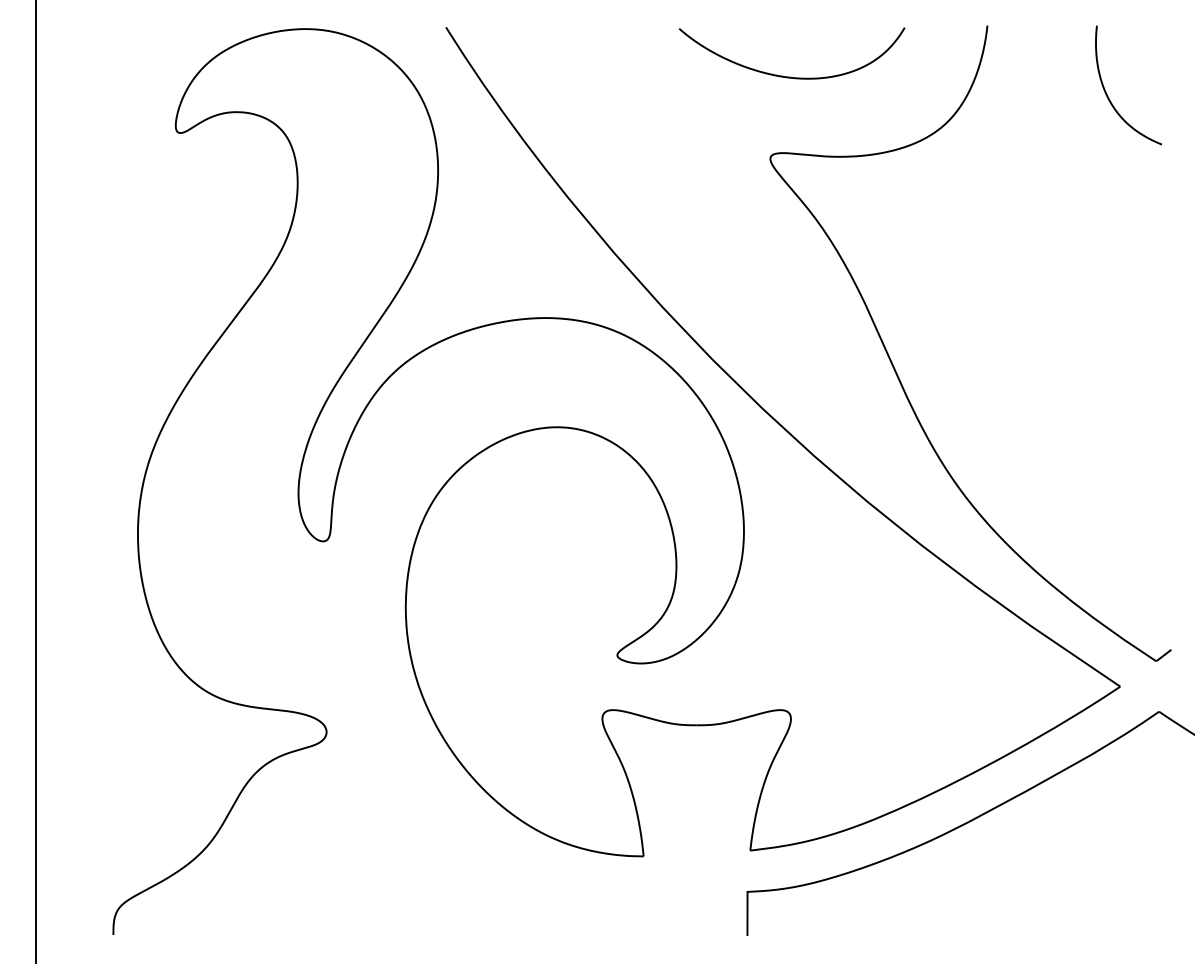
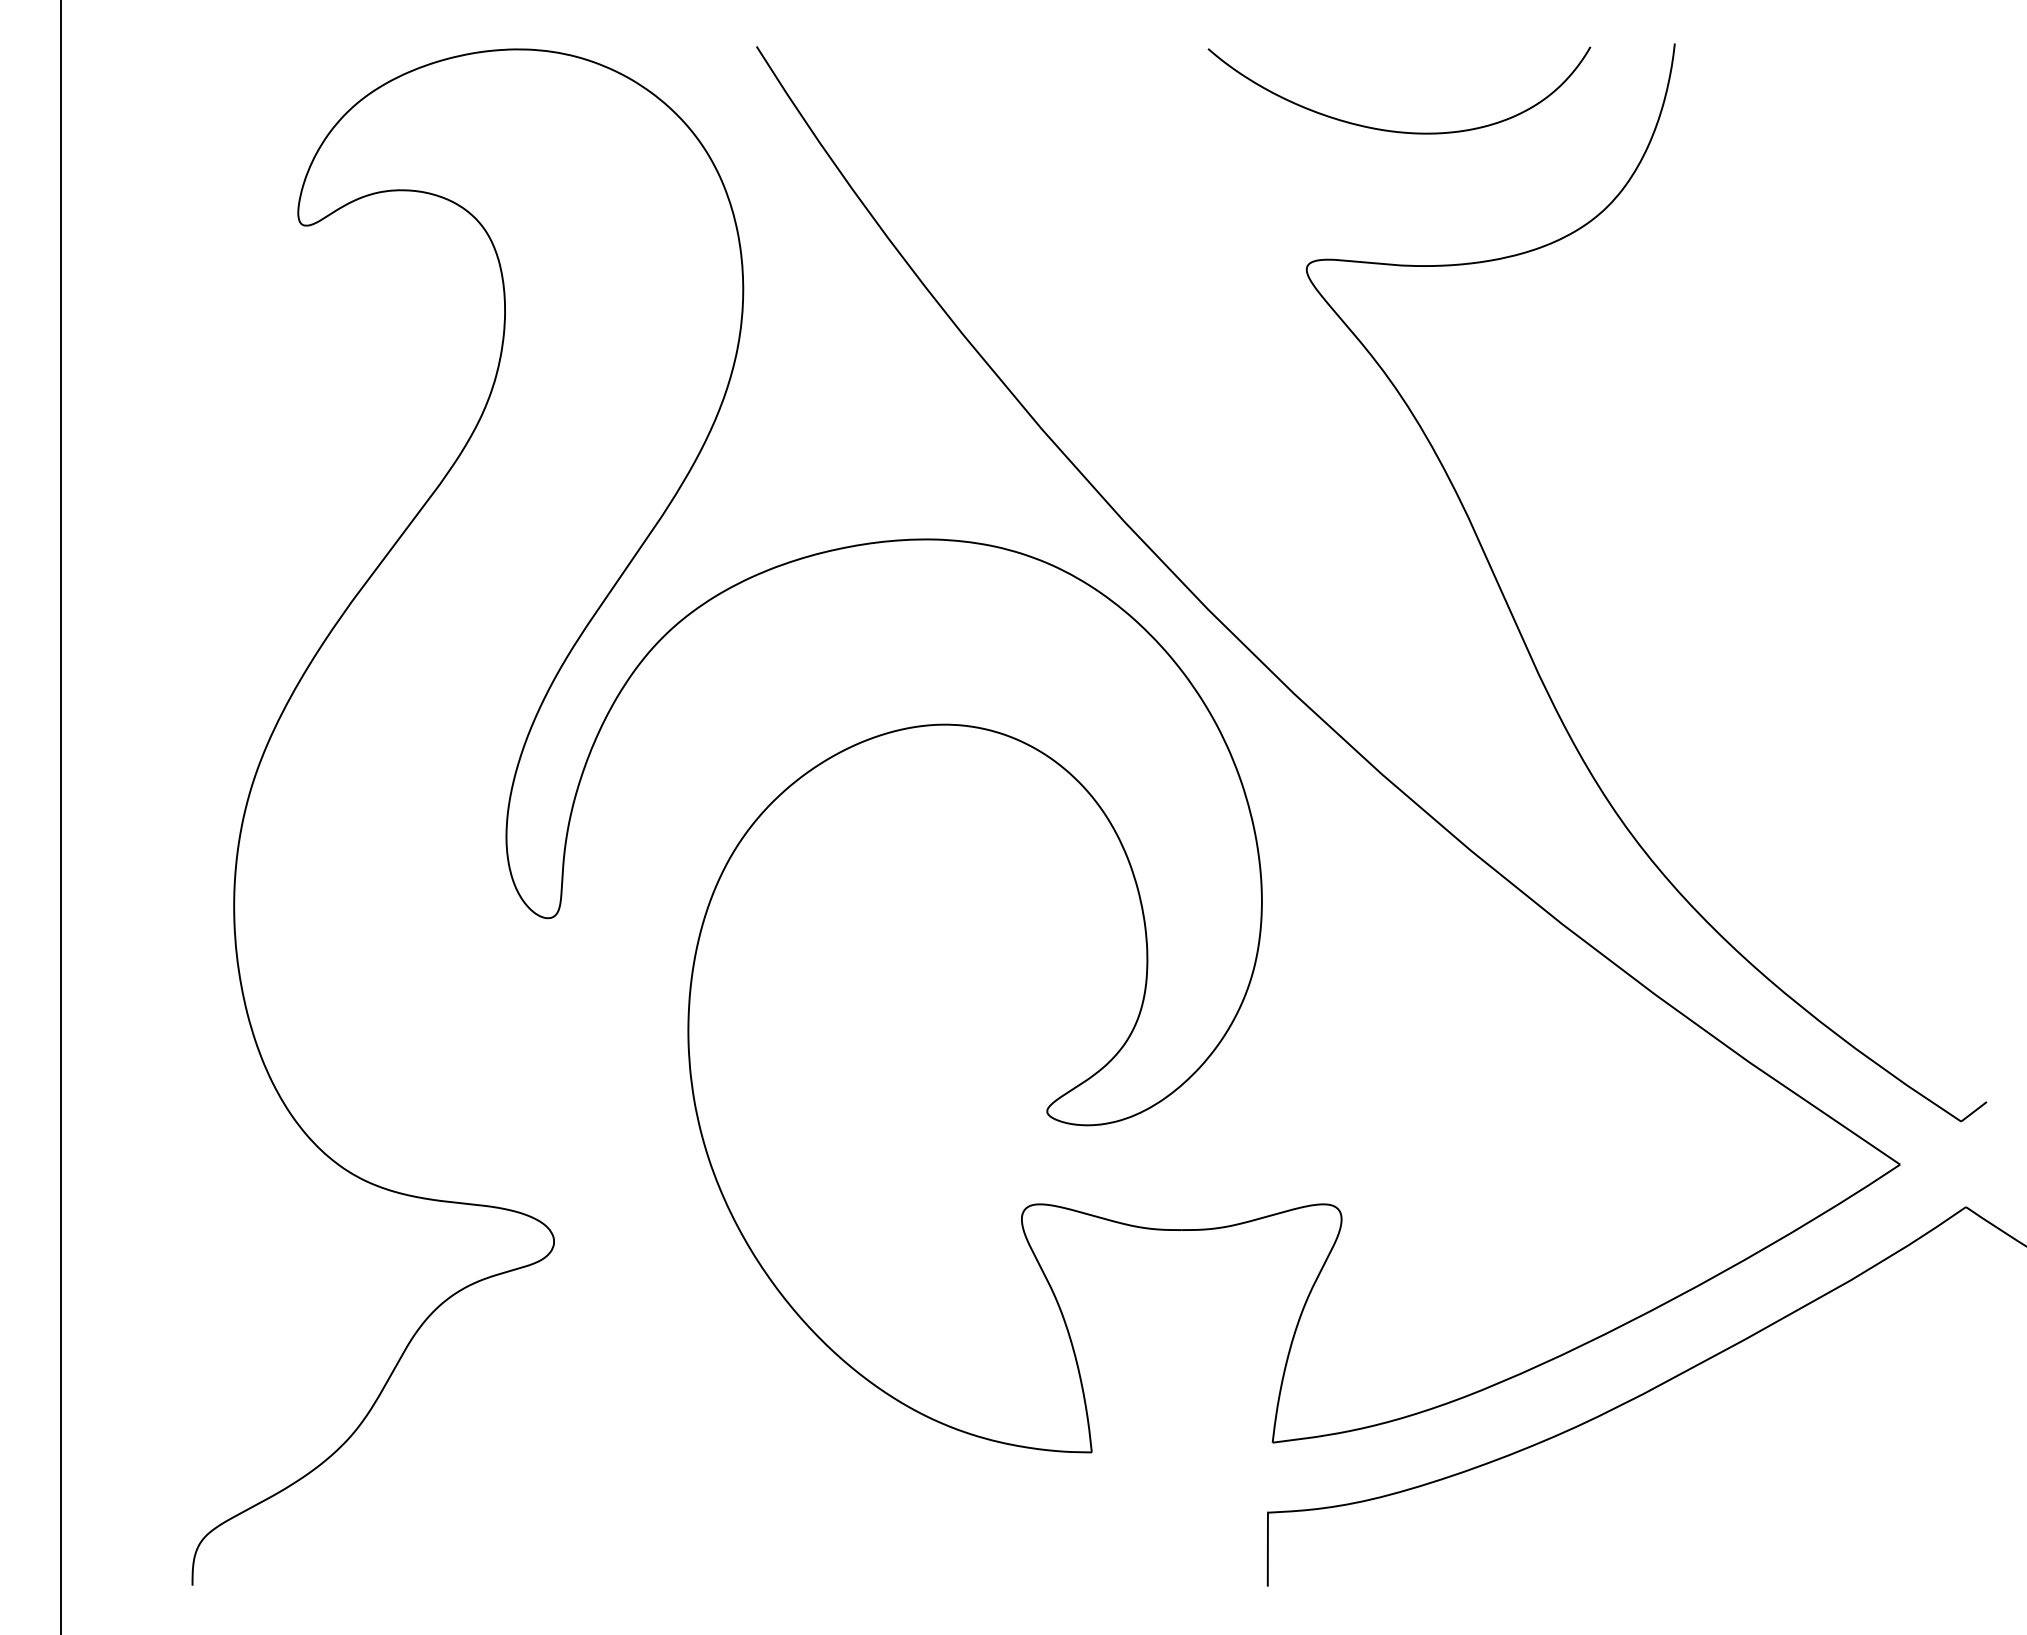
curve: (790, 76) -> (1396, 129), moved
curve: (1107, 93) -> (1878, 158), removed

